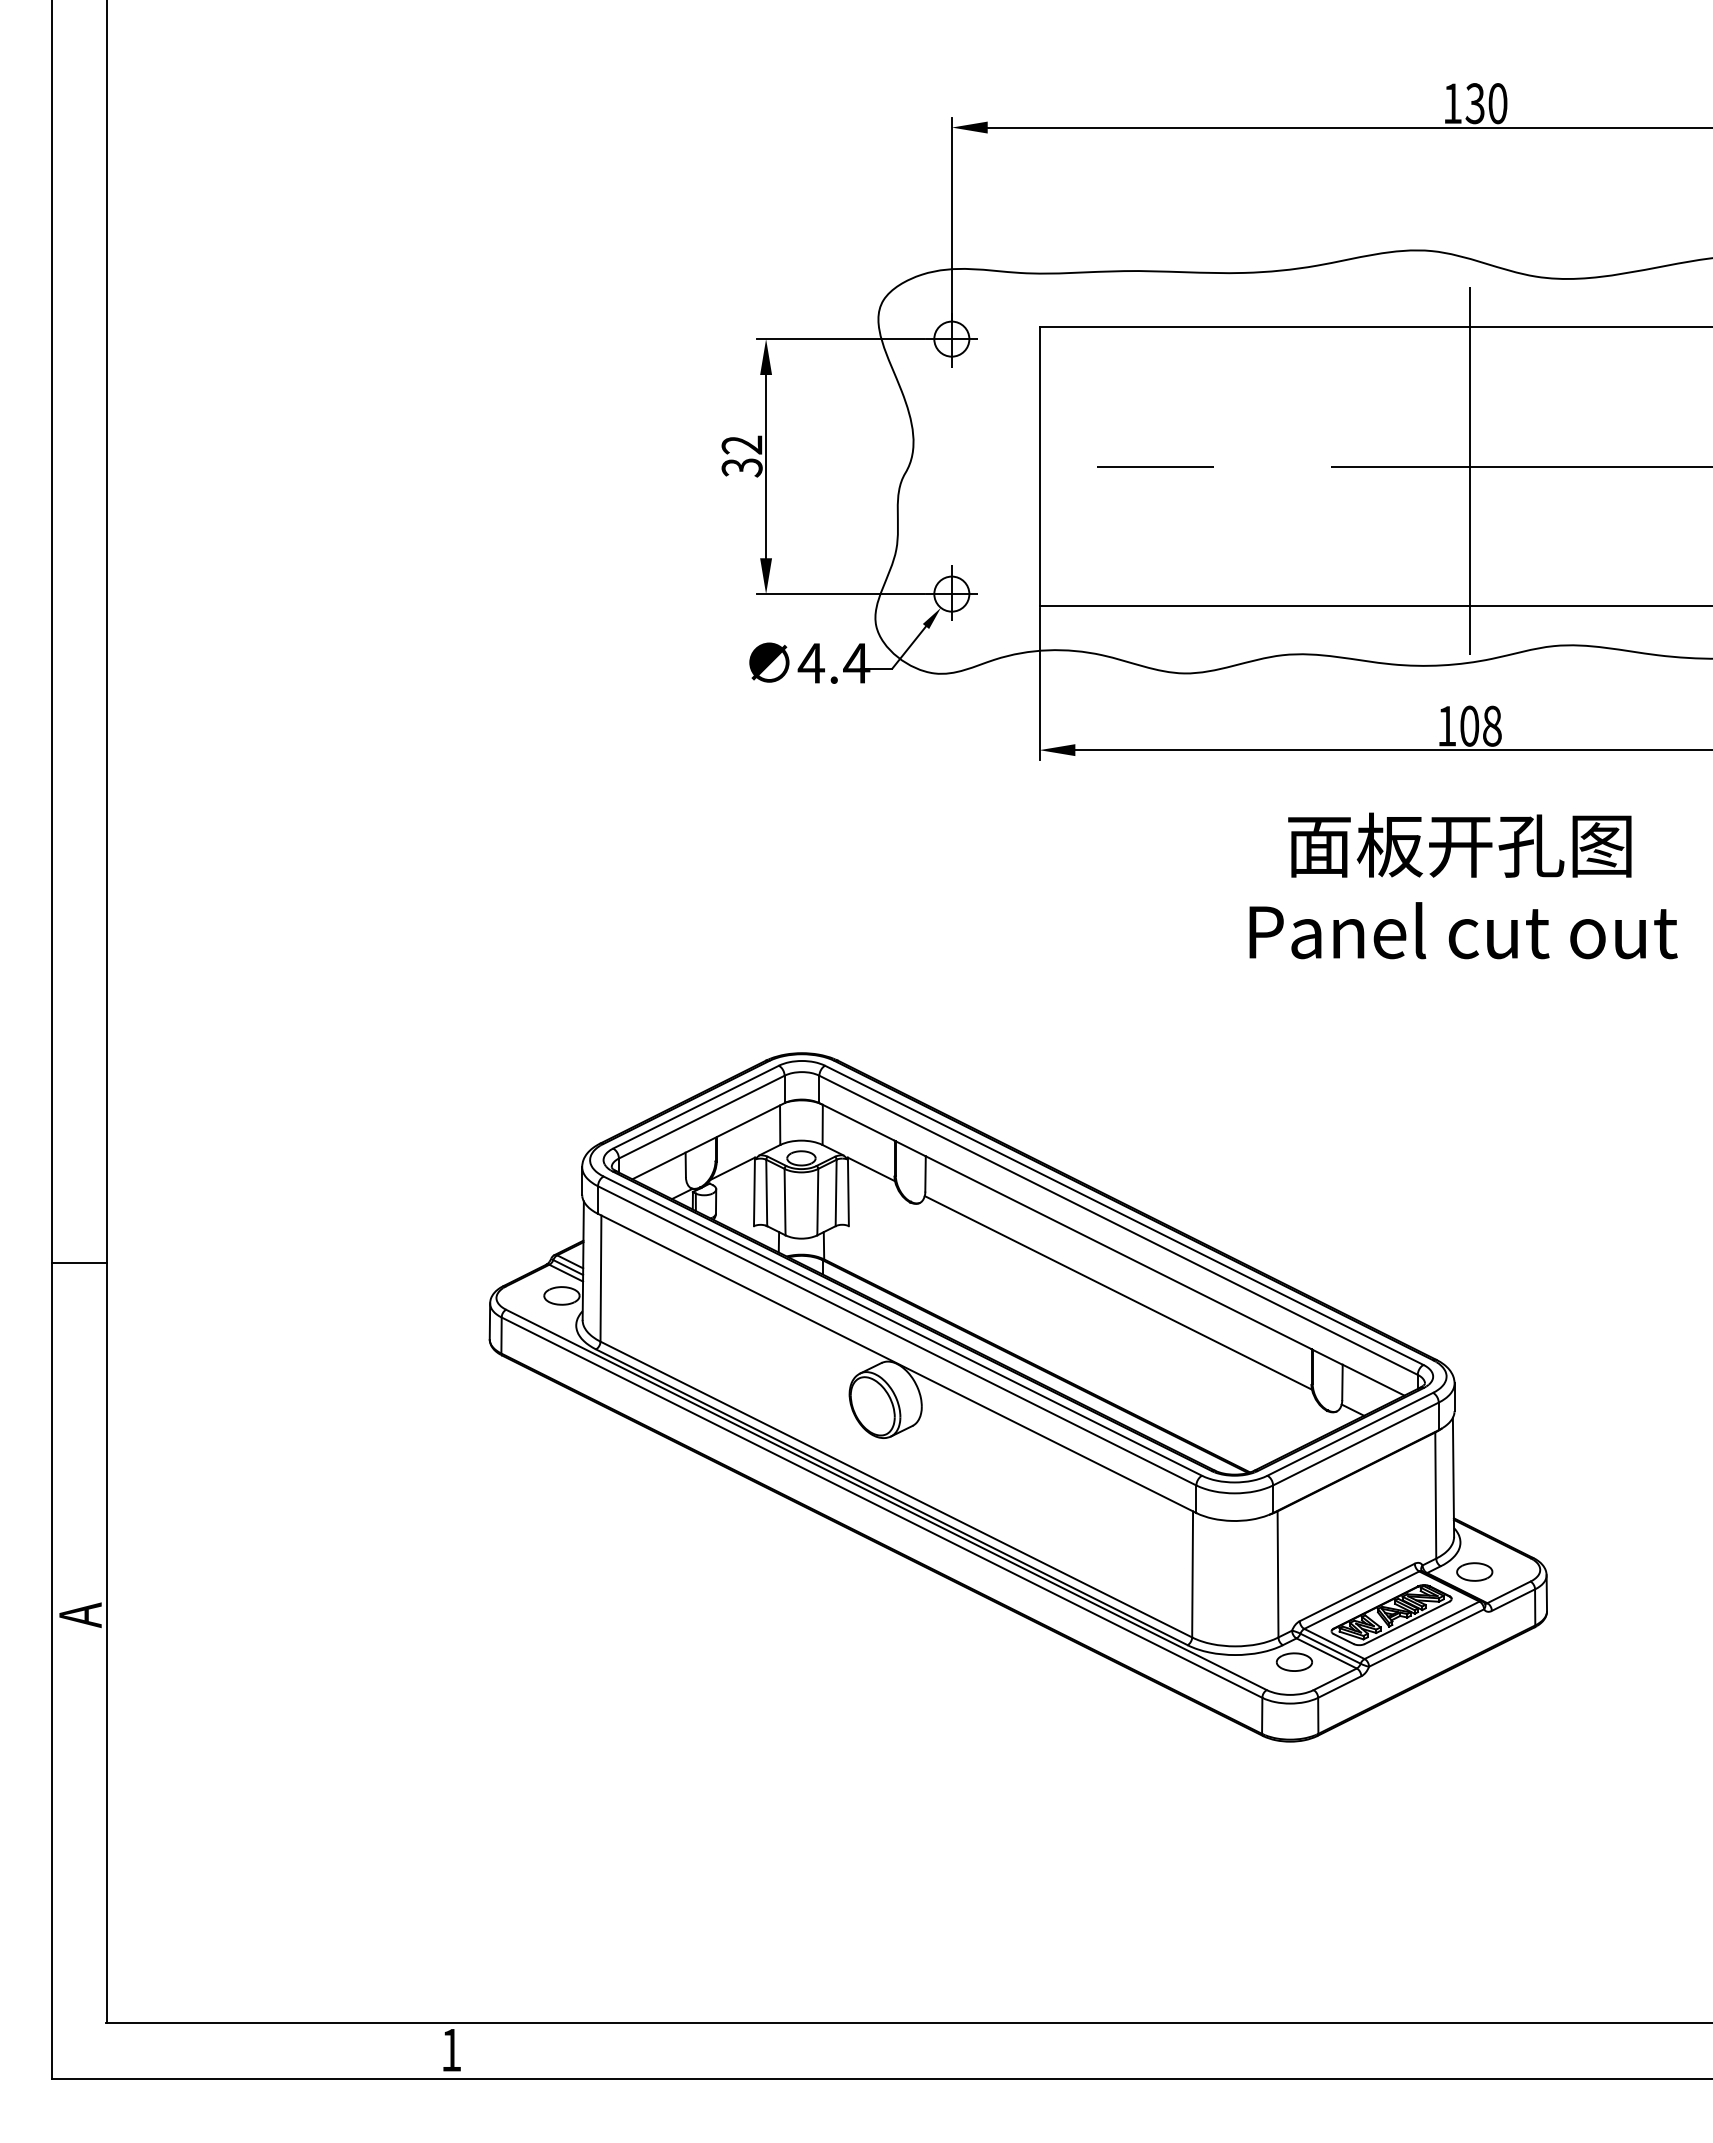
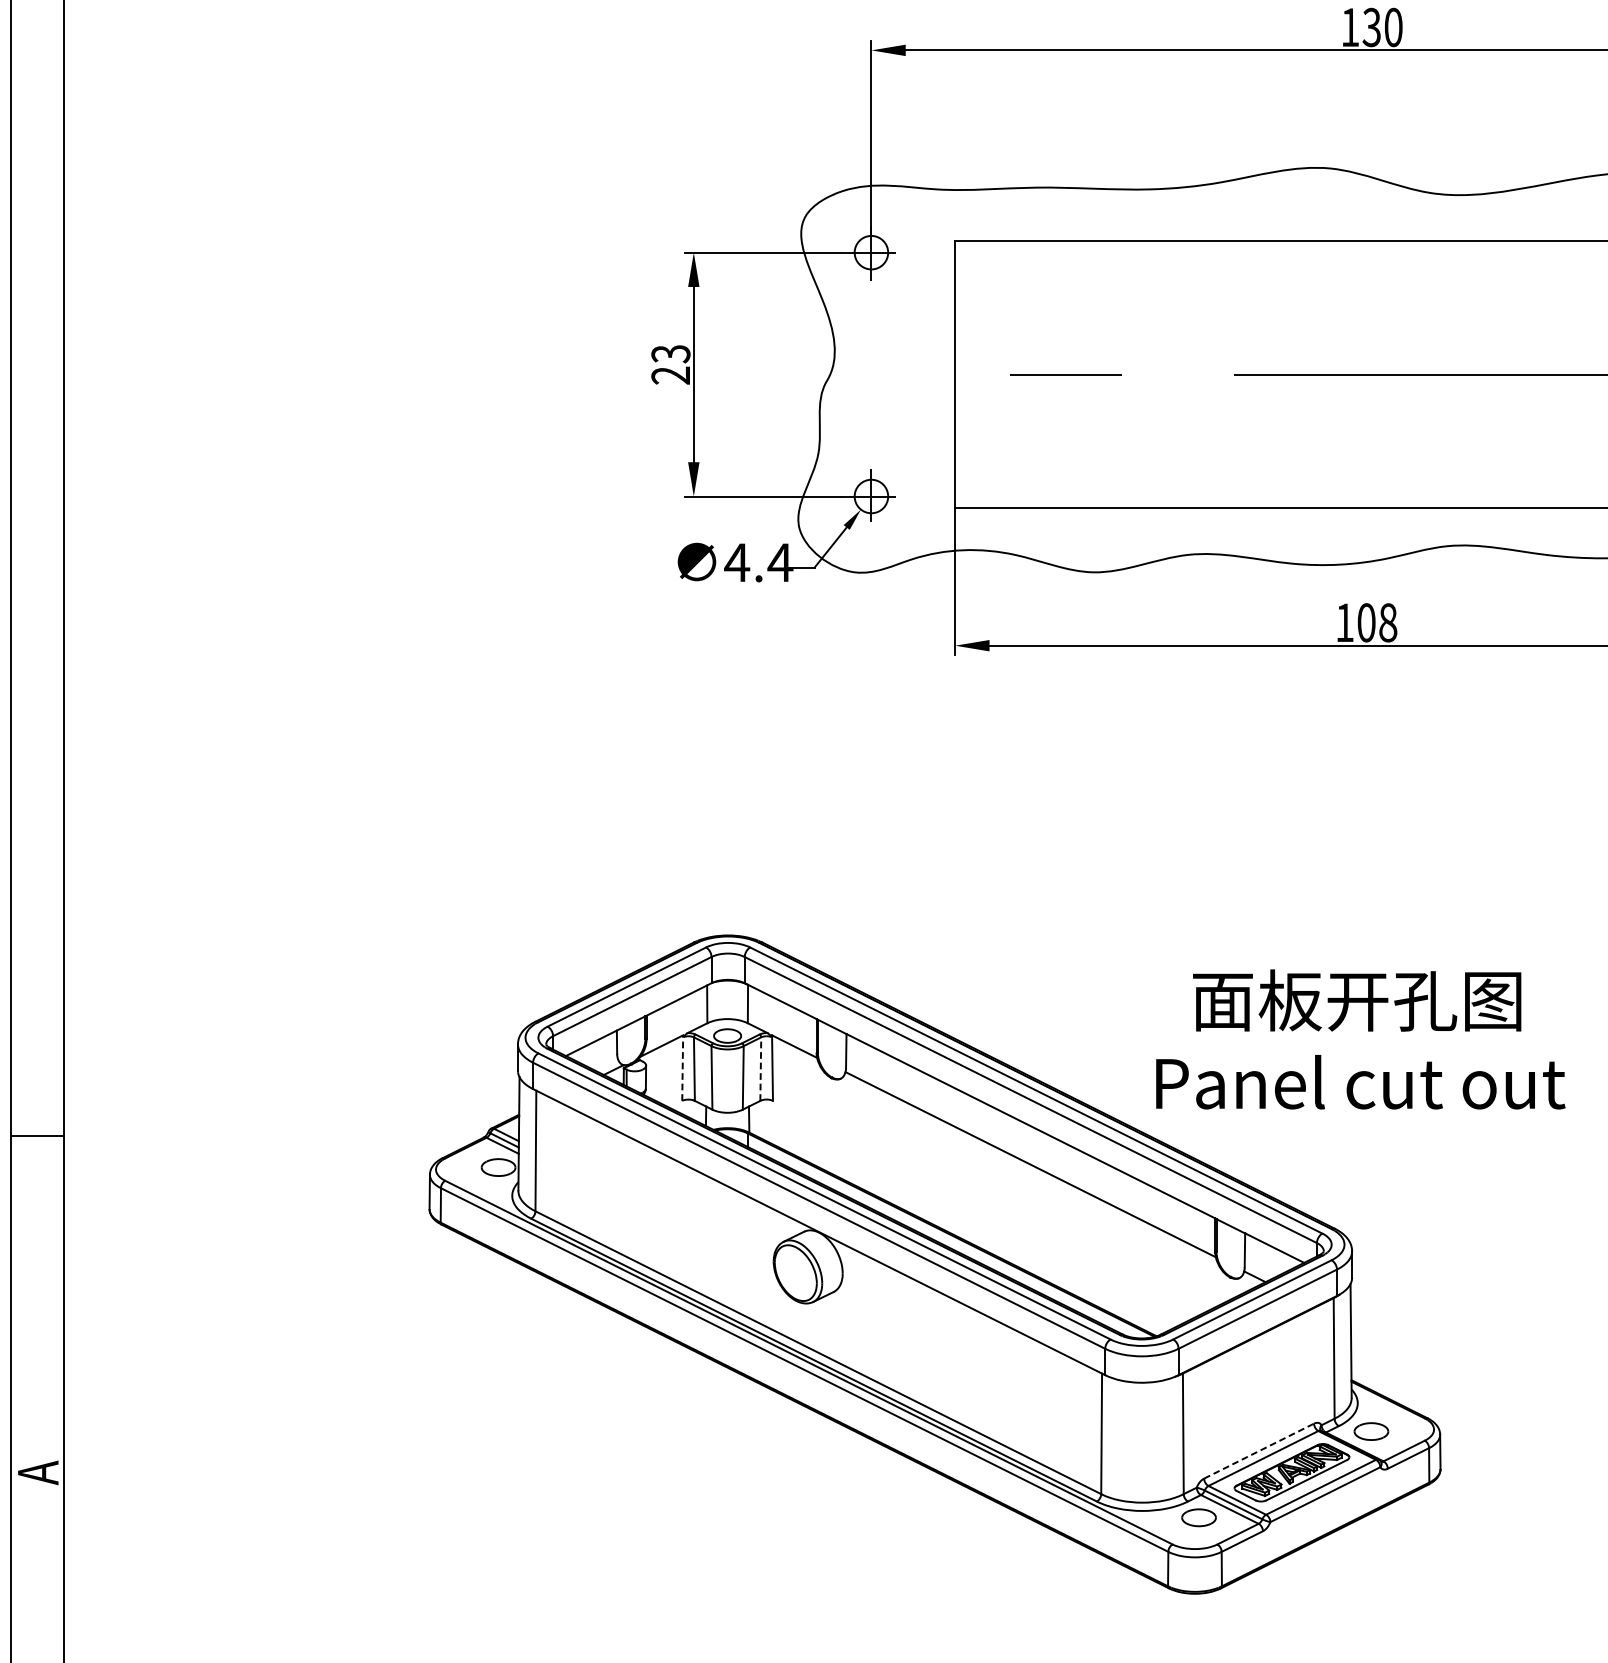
text: (741, 456) -> (670, 364), 32 -> 23
line: (1469, 470) -> (1366, 378), removed
text: (1463, 885) -> (1360, 1039), moved
line: (754, 1191) -> (682, 1067), solid -> dashed
line: (836, 1192) -> (761, 1068), solid -> dashed
line: (1357, 1592) -> (1259, 1451), solid -> dashed

